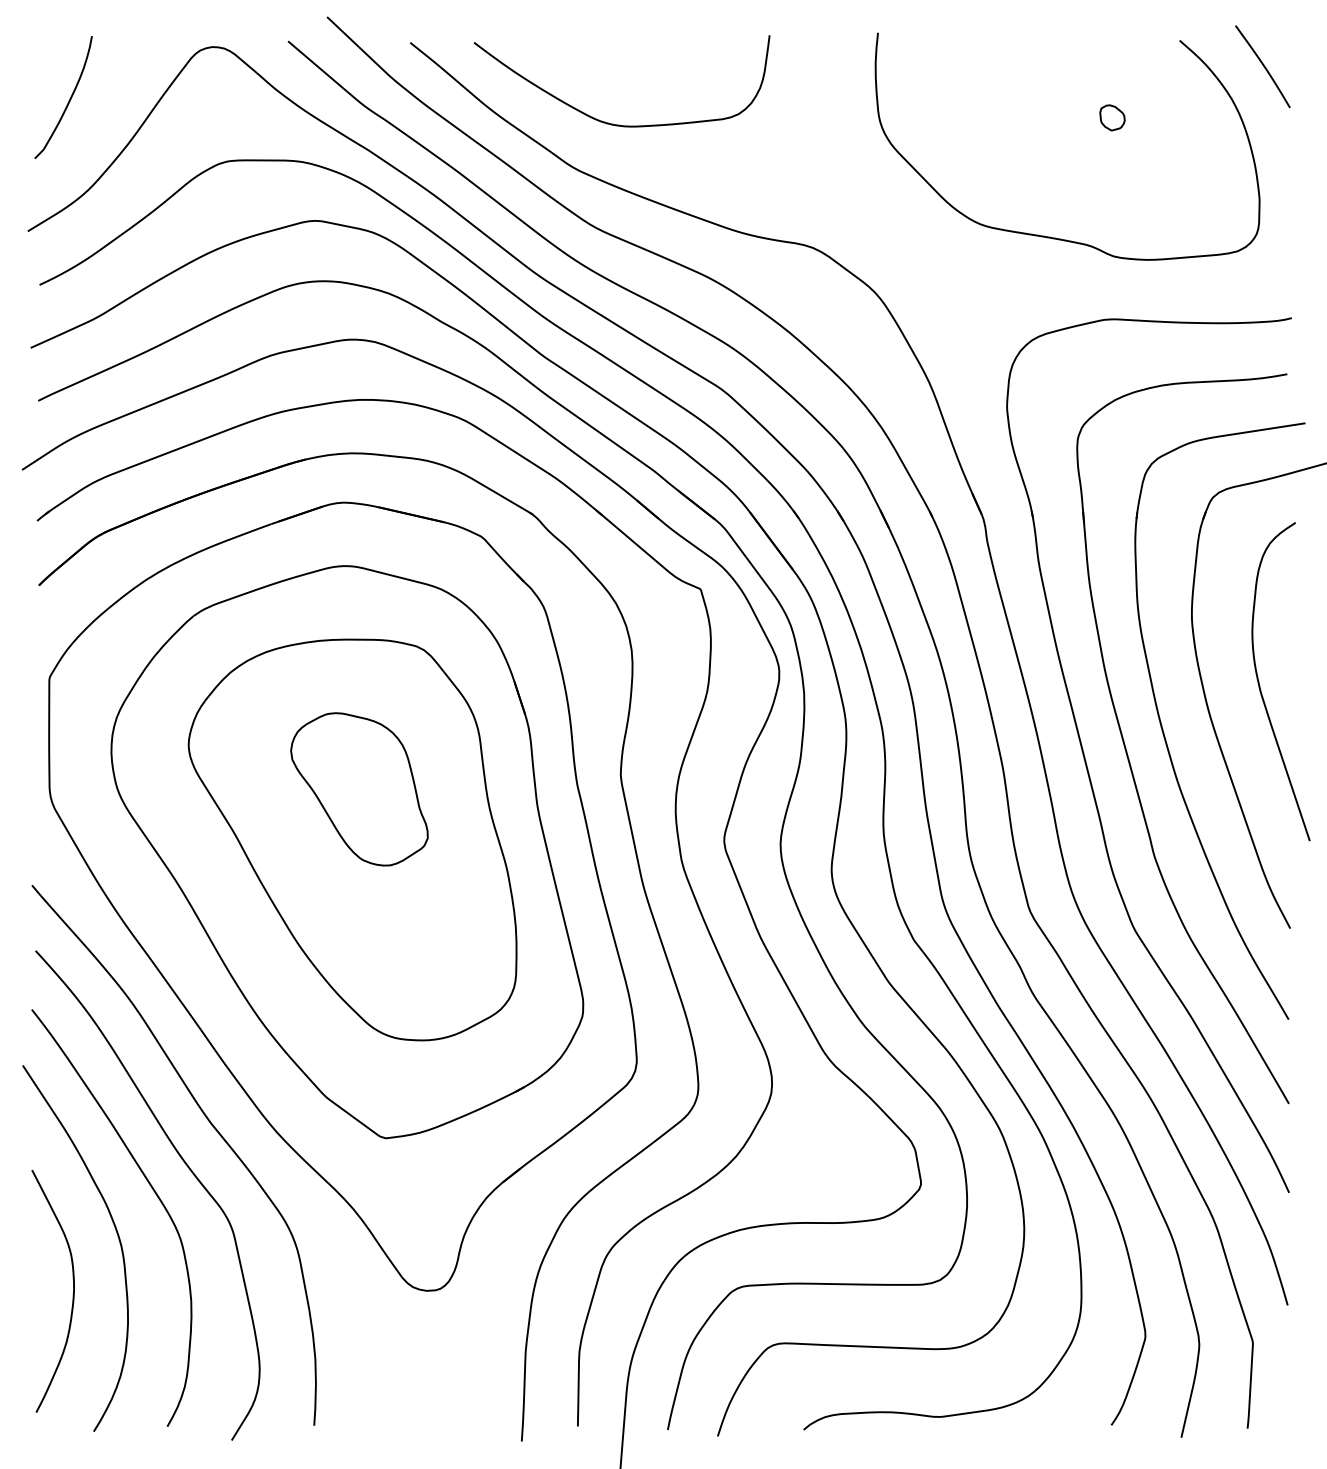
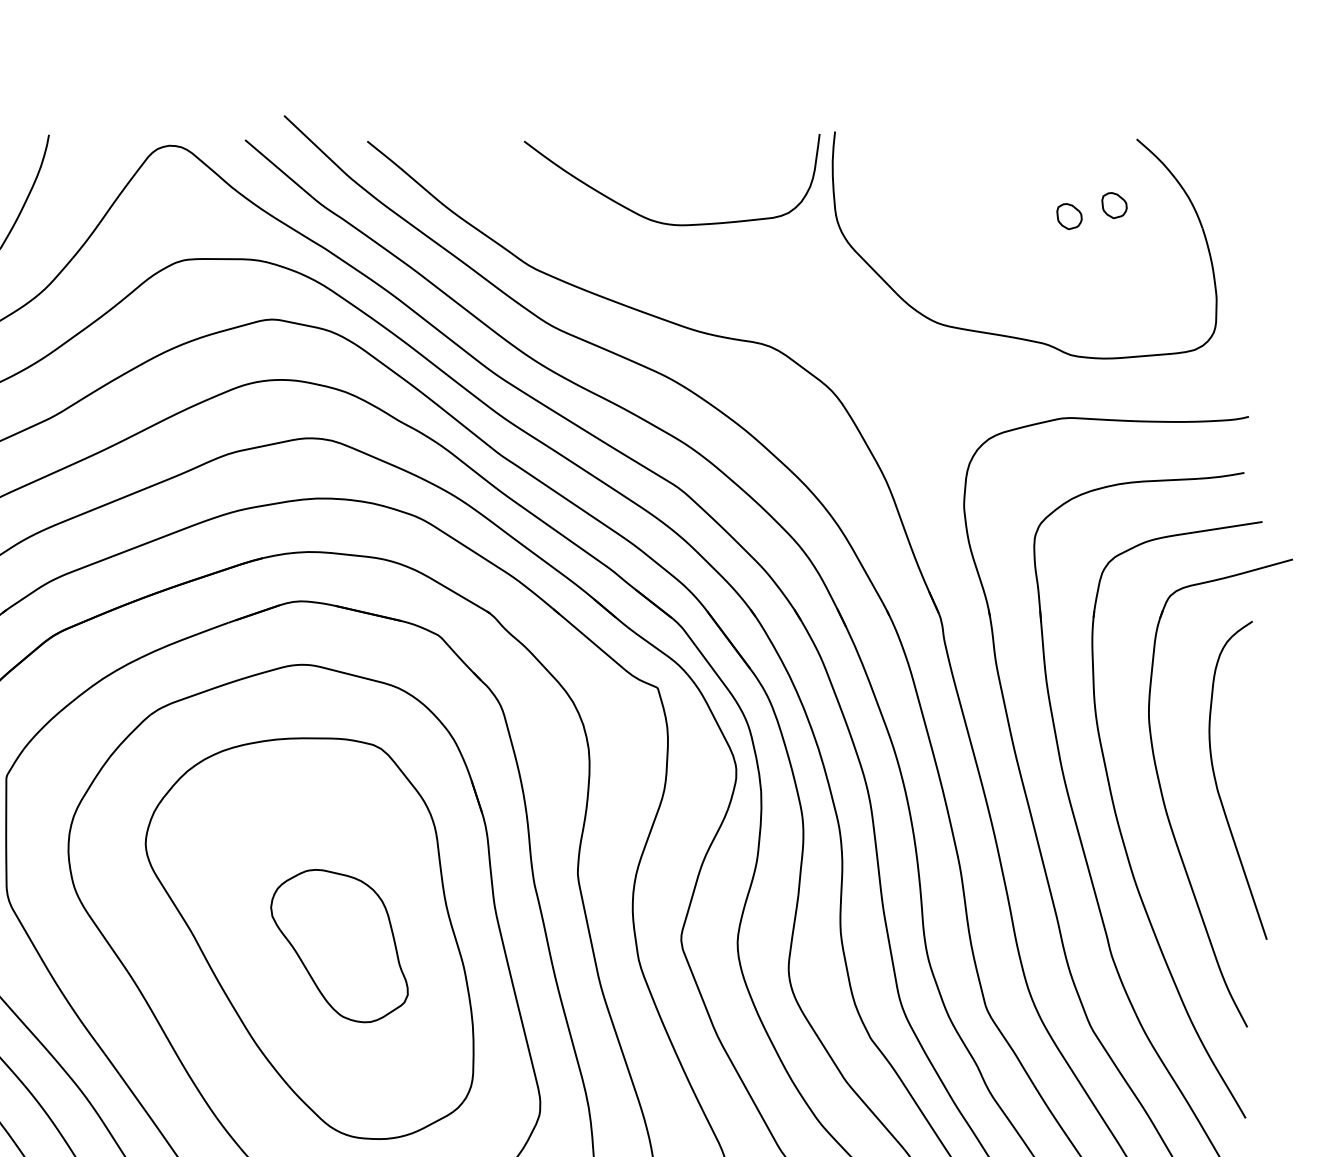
curve: (1262, 65) -> (1219, 164), removed
part: (1157, 106) -> (1114, 205), added
curve: (613, 123) -> (663, 222), moved
part: (359, 789) -> (339, 946), moved

